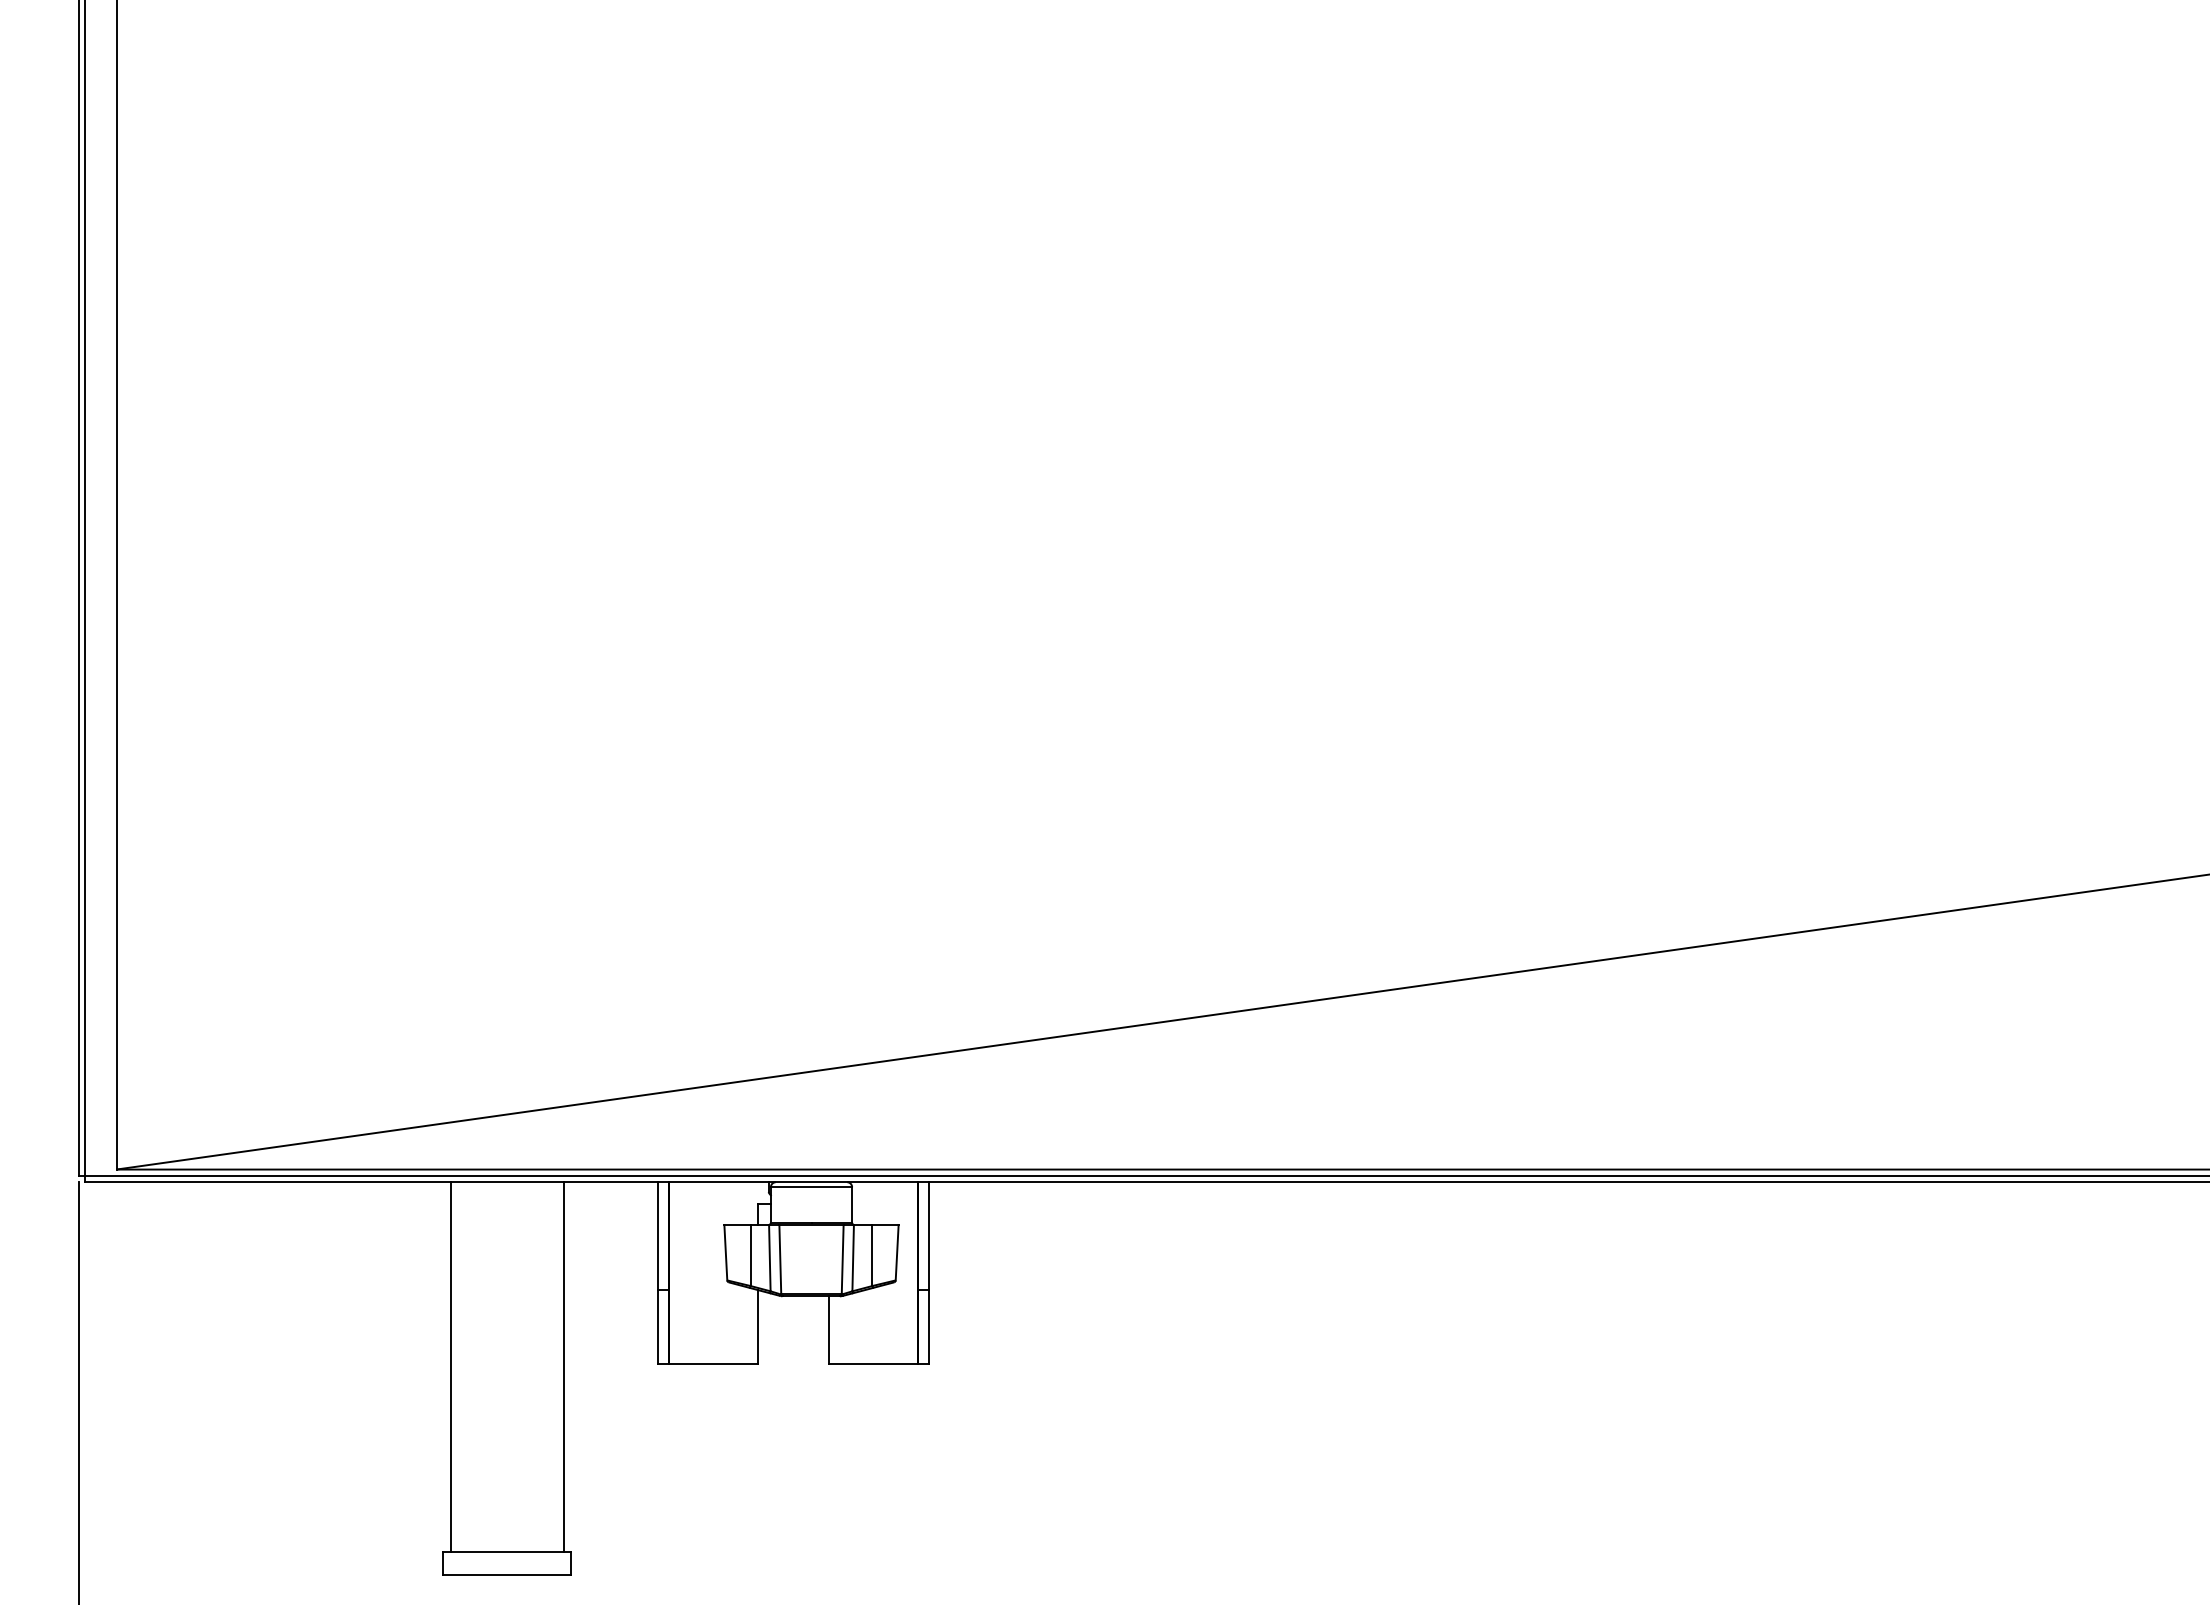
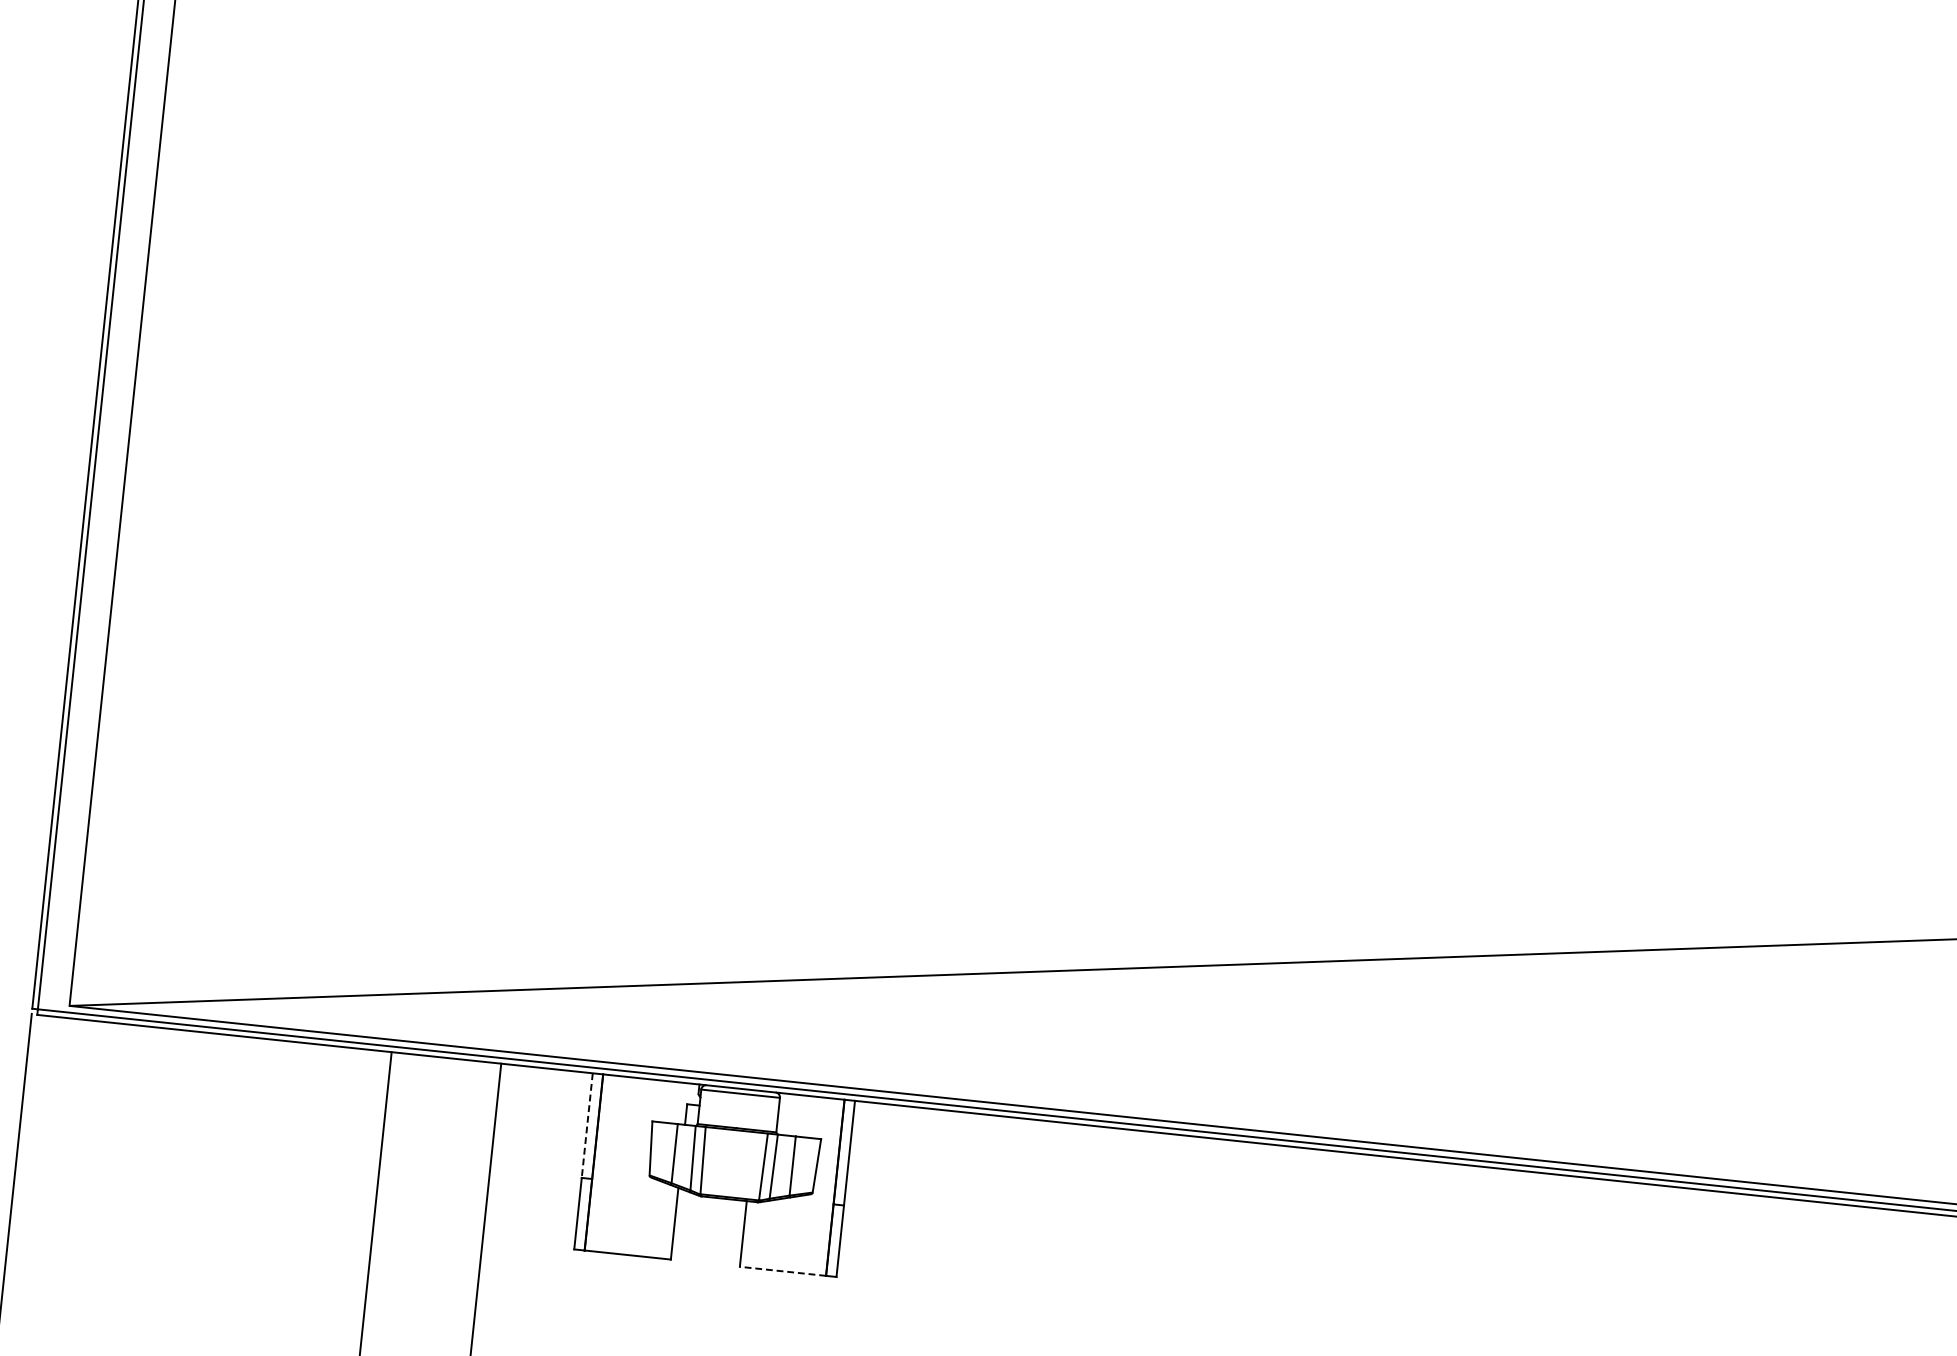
line: (658, 1236) -> (587, 1125), solid -> dashed
line: (873, 1364) -> (782, 1271), solid -> dashed

